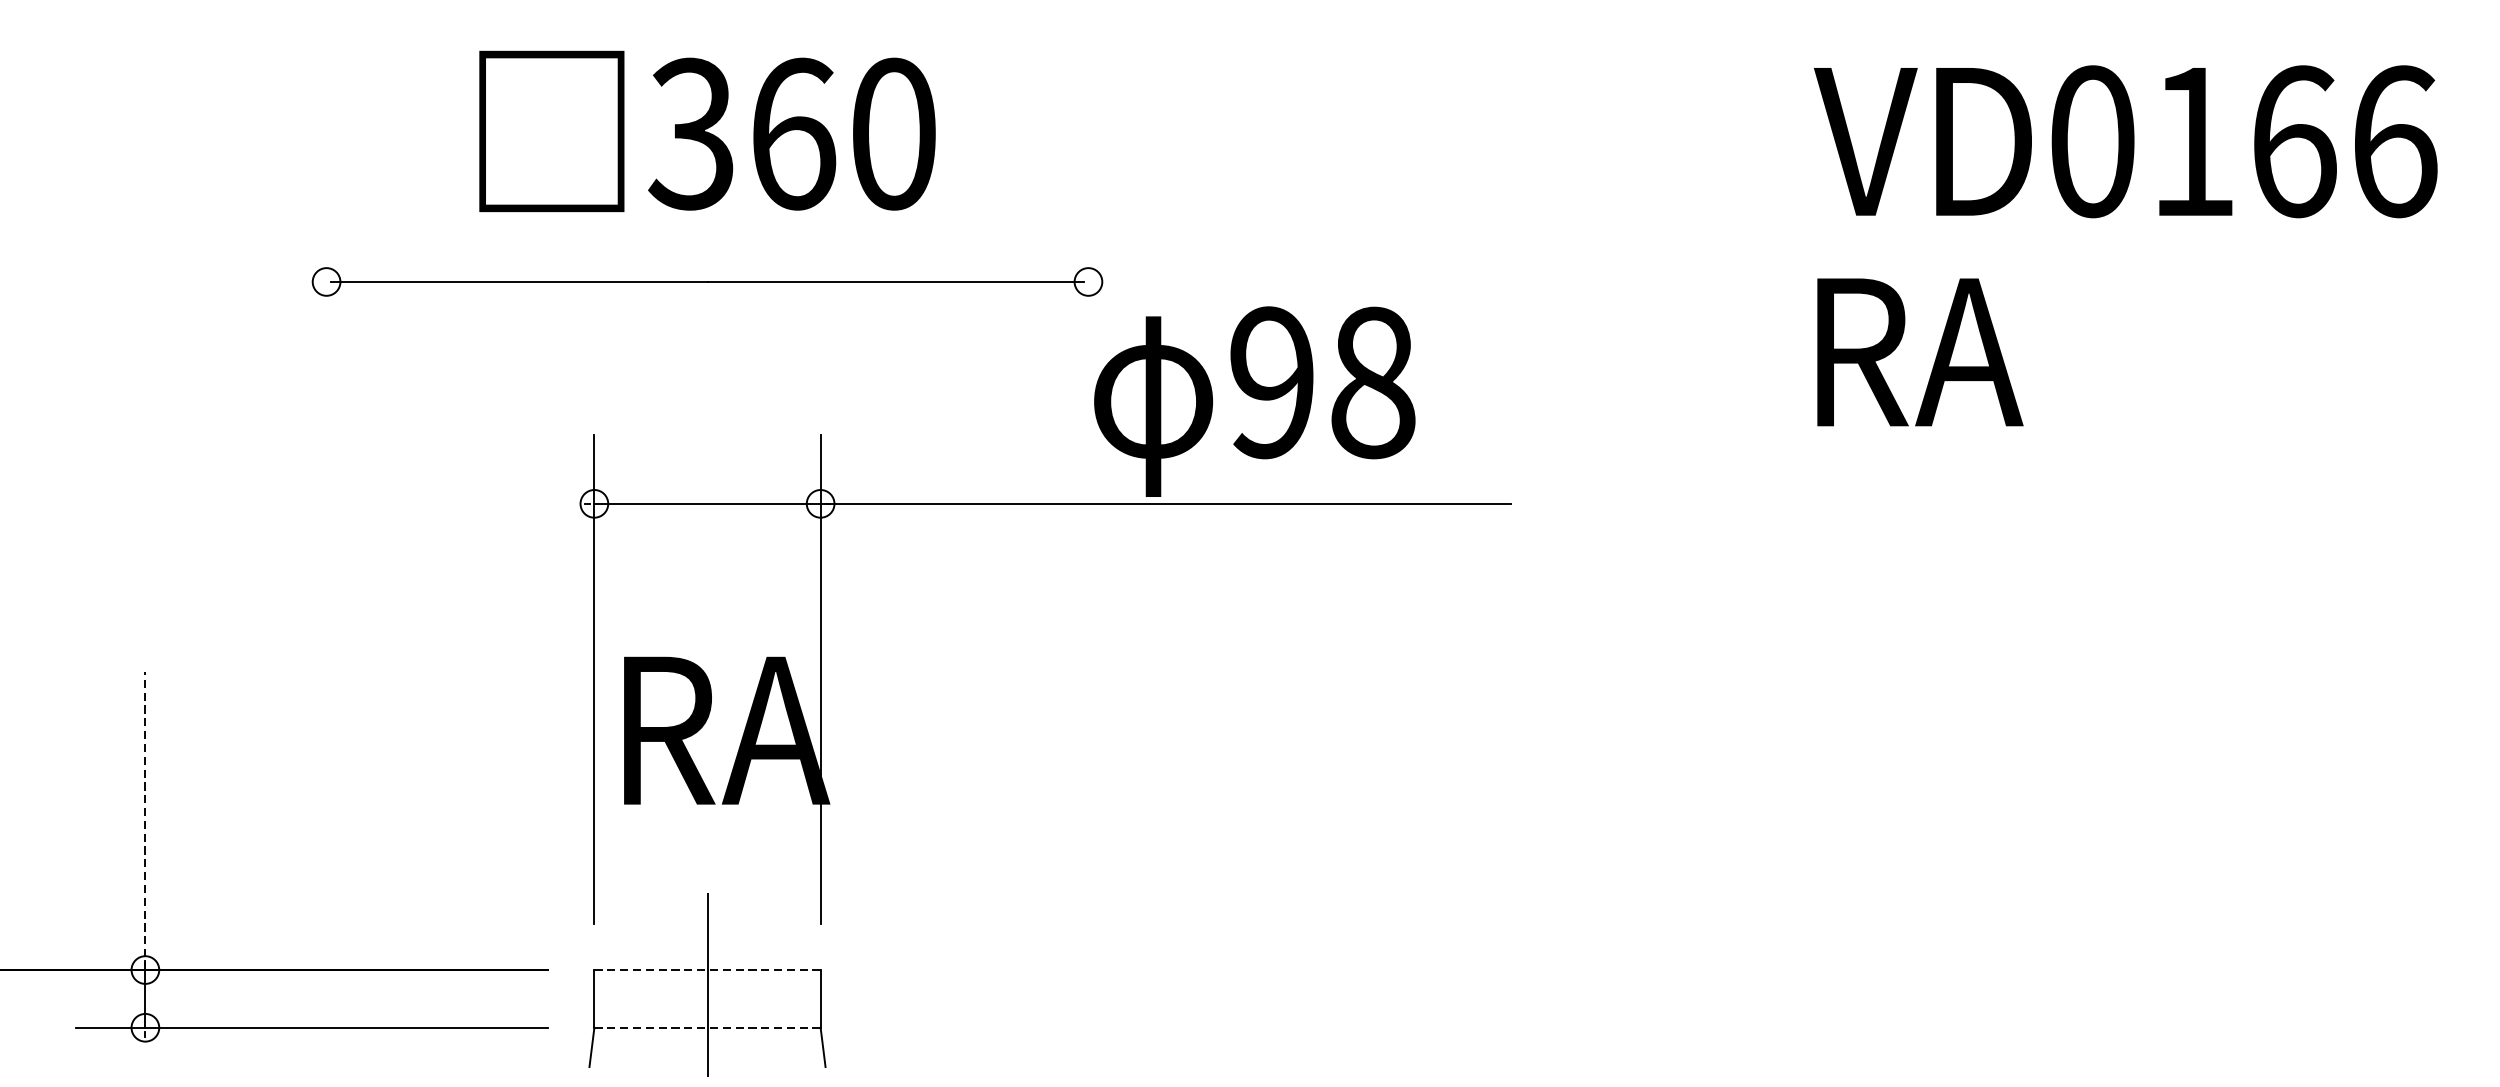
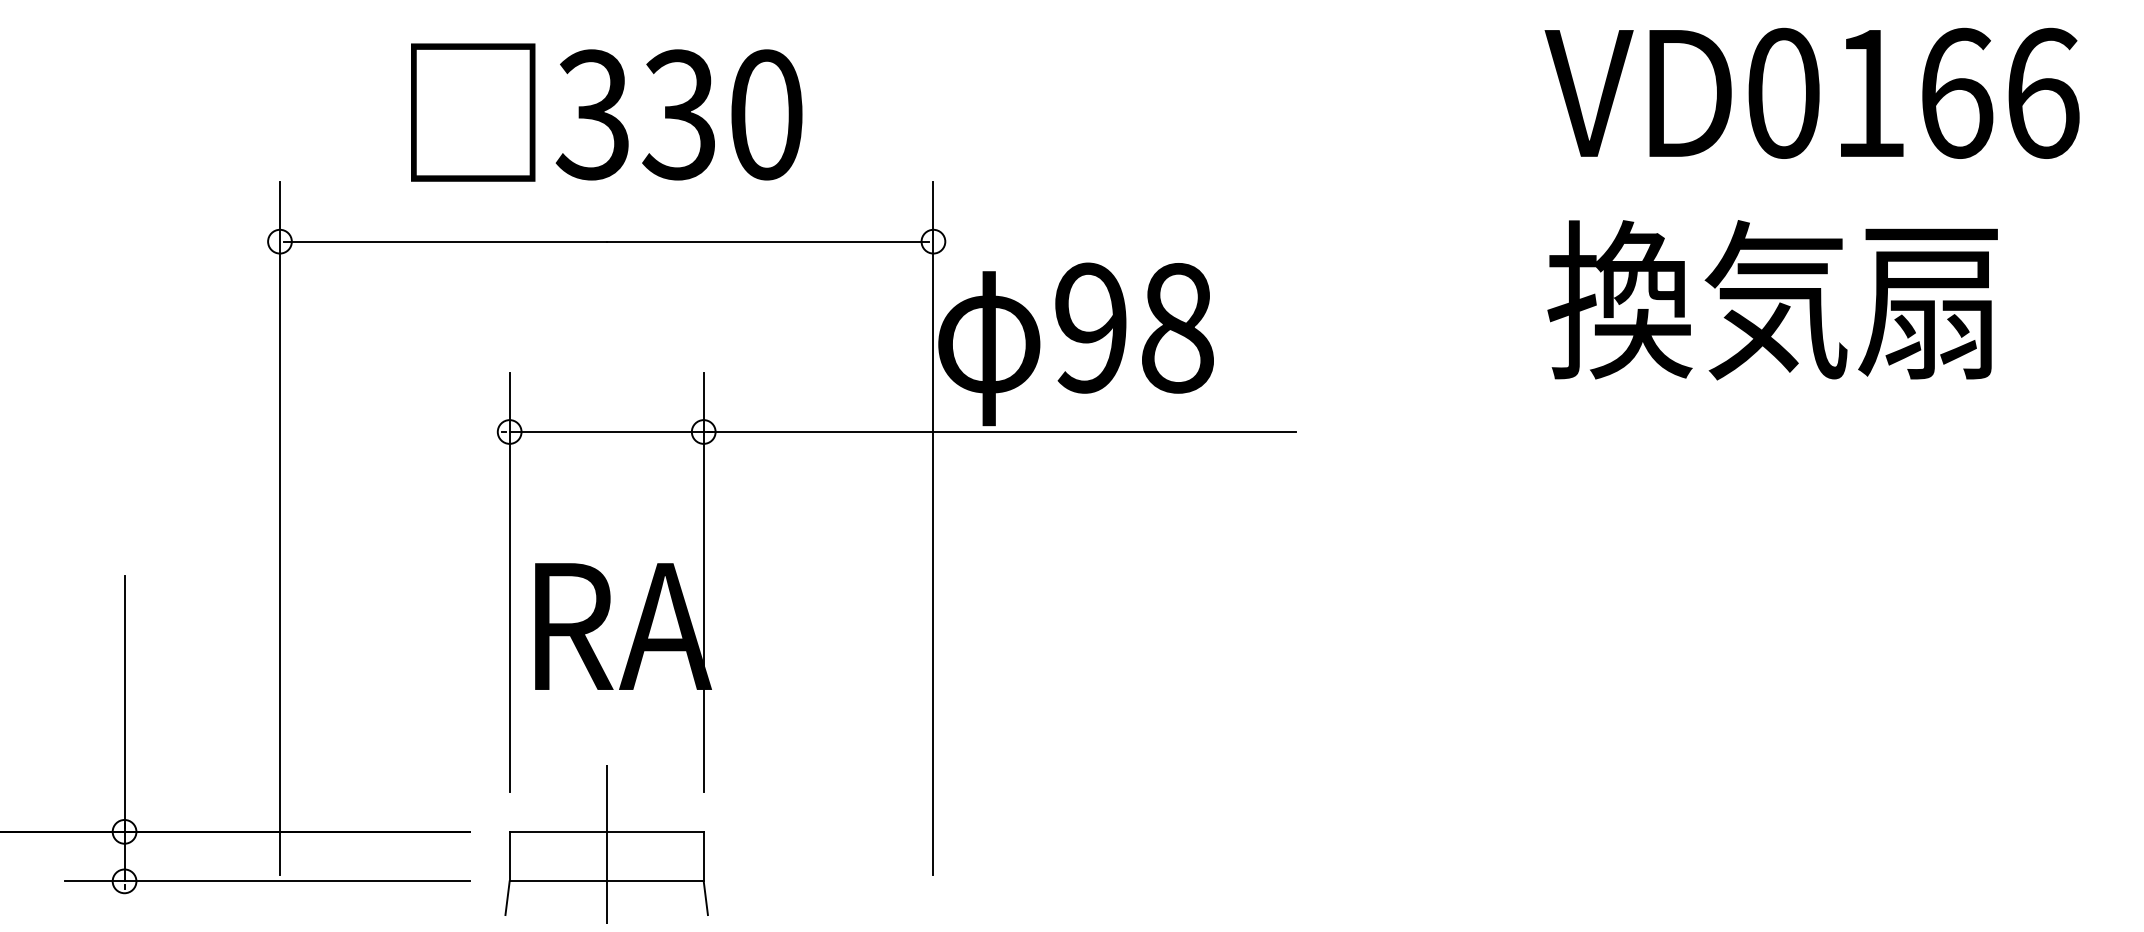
text: (792, 133) -> (679, 114), 360 -> 330
text: (2125, 140) -> (1811, 92), moved
text: (2066, 350) -> (1772, 300), RA -> 換気扇
line: (326, 616) -> (279, 528), added
line: (1088, 616) -> (933, 528), added
line: (145, 821) -> (124, 704), dashed -> solid
line: (707, 969) -> (606, 831), dashed -> solid
line: (707, 1027) -> (606, 881), dashed -> solid

